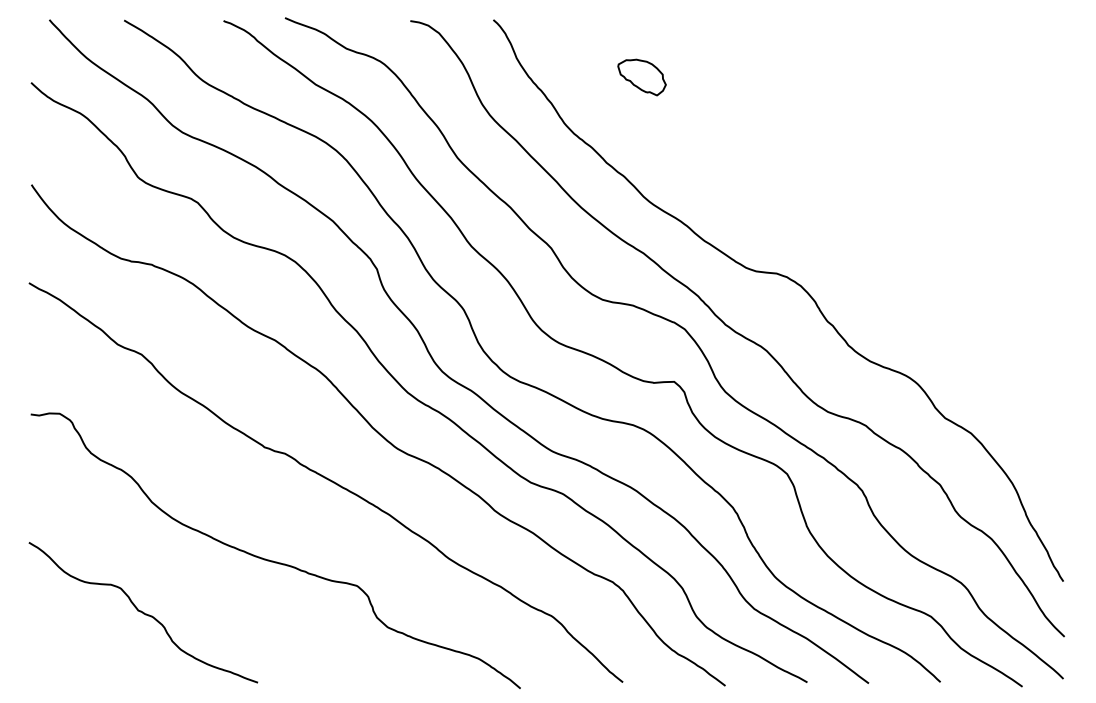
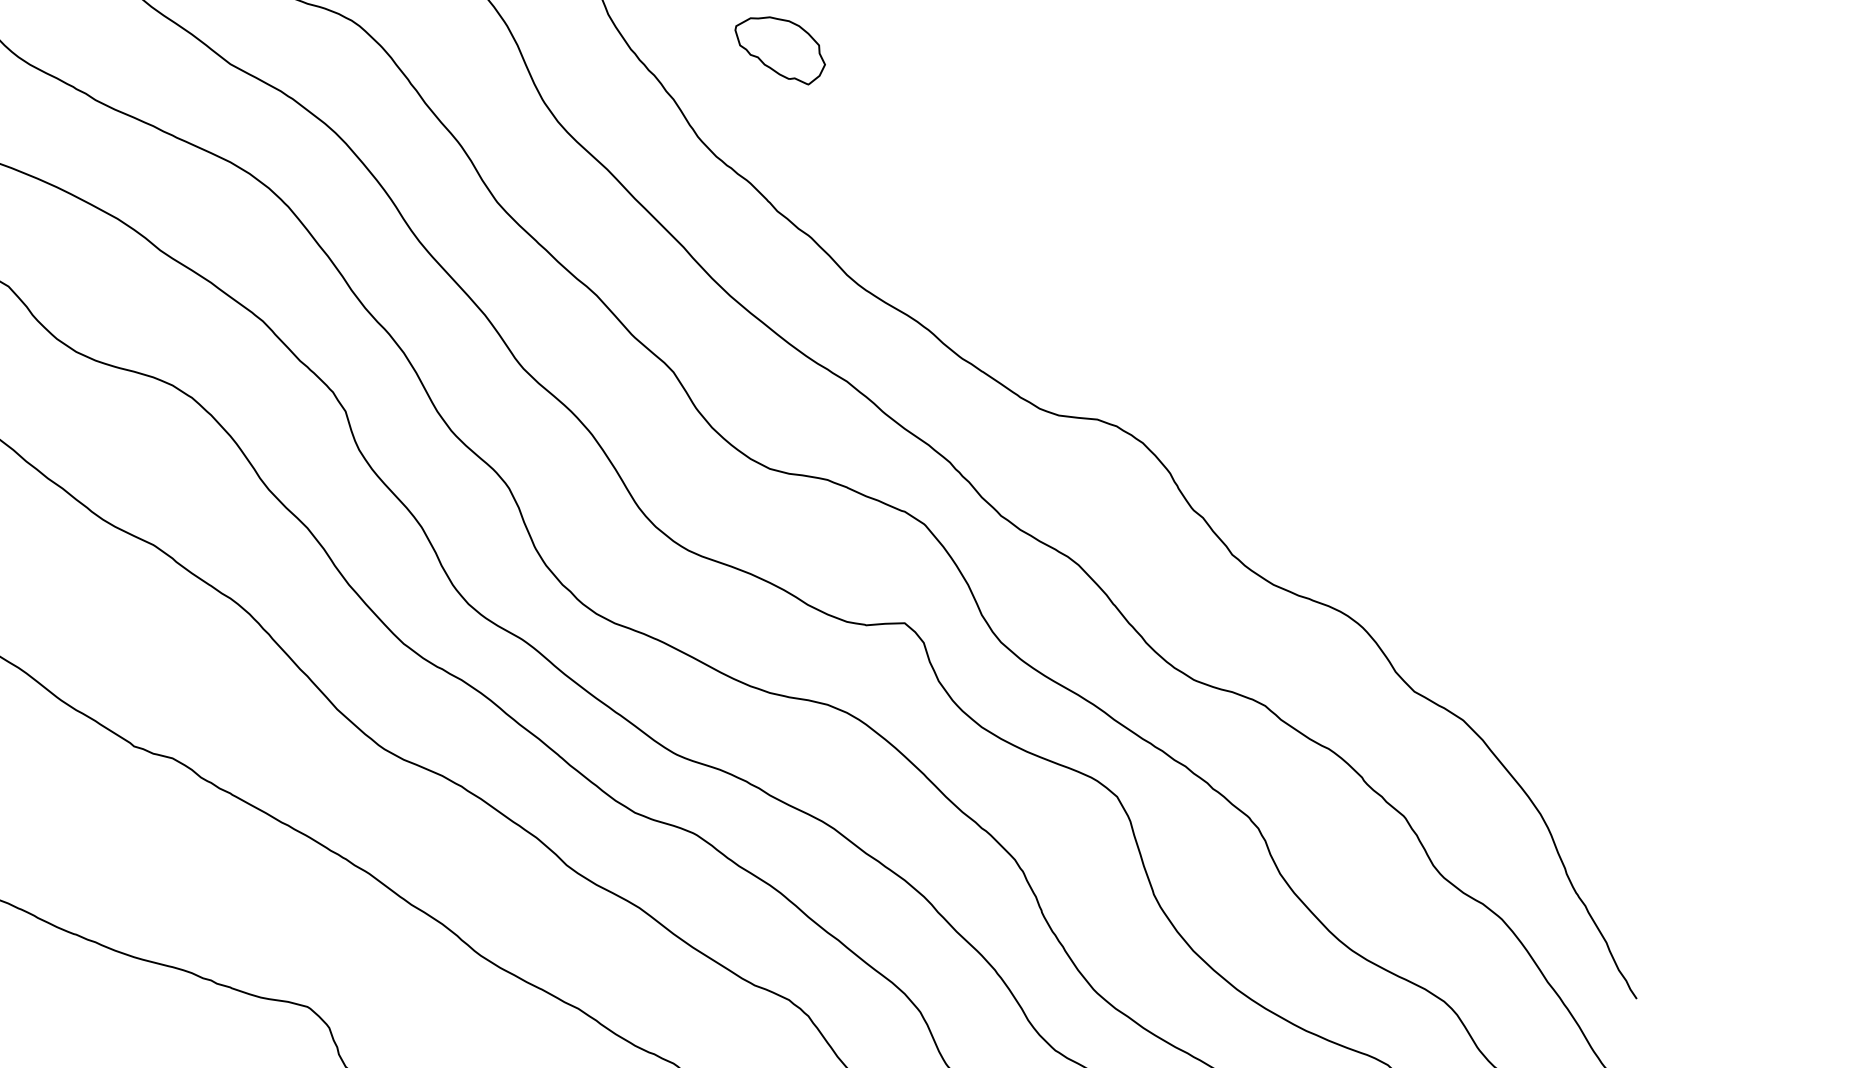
part: (641, 77) -> (779, 50), moved

